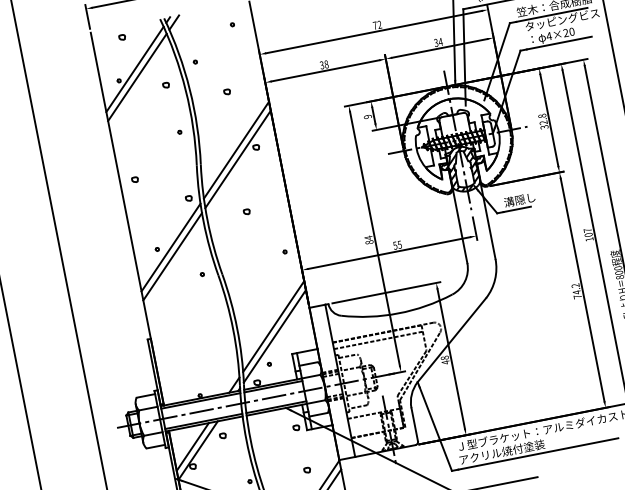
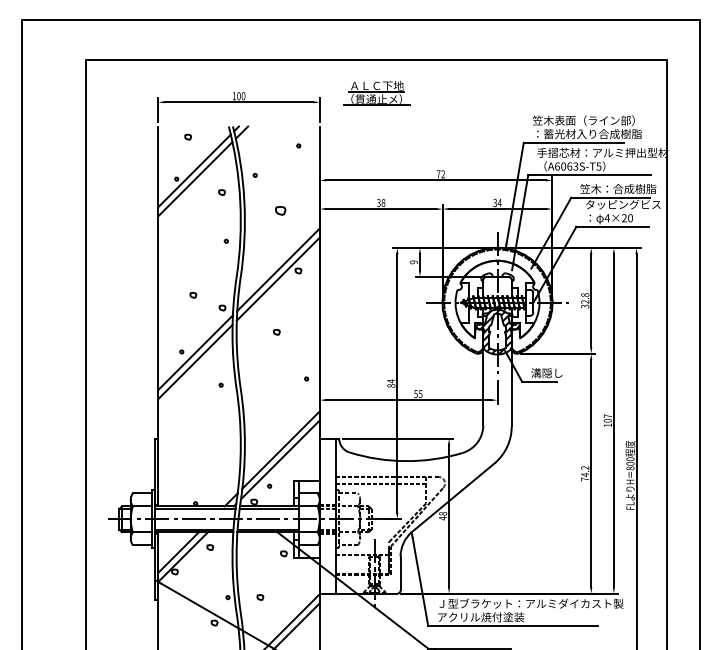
part: (227, 91) -> (280, 210), size x1.6
part: (135, 179) -> (193, 295), moved
part: (307, 470) -> (260, 597), moved

